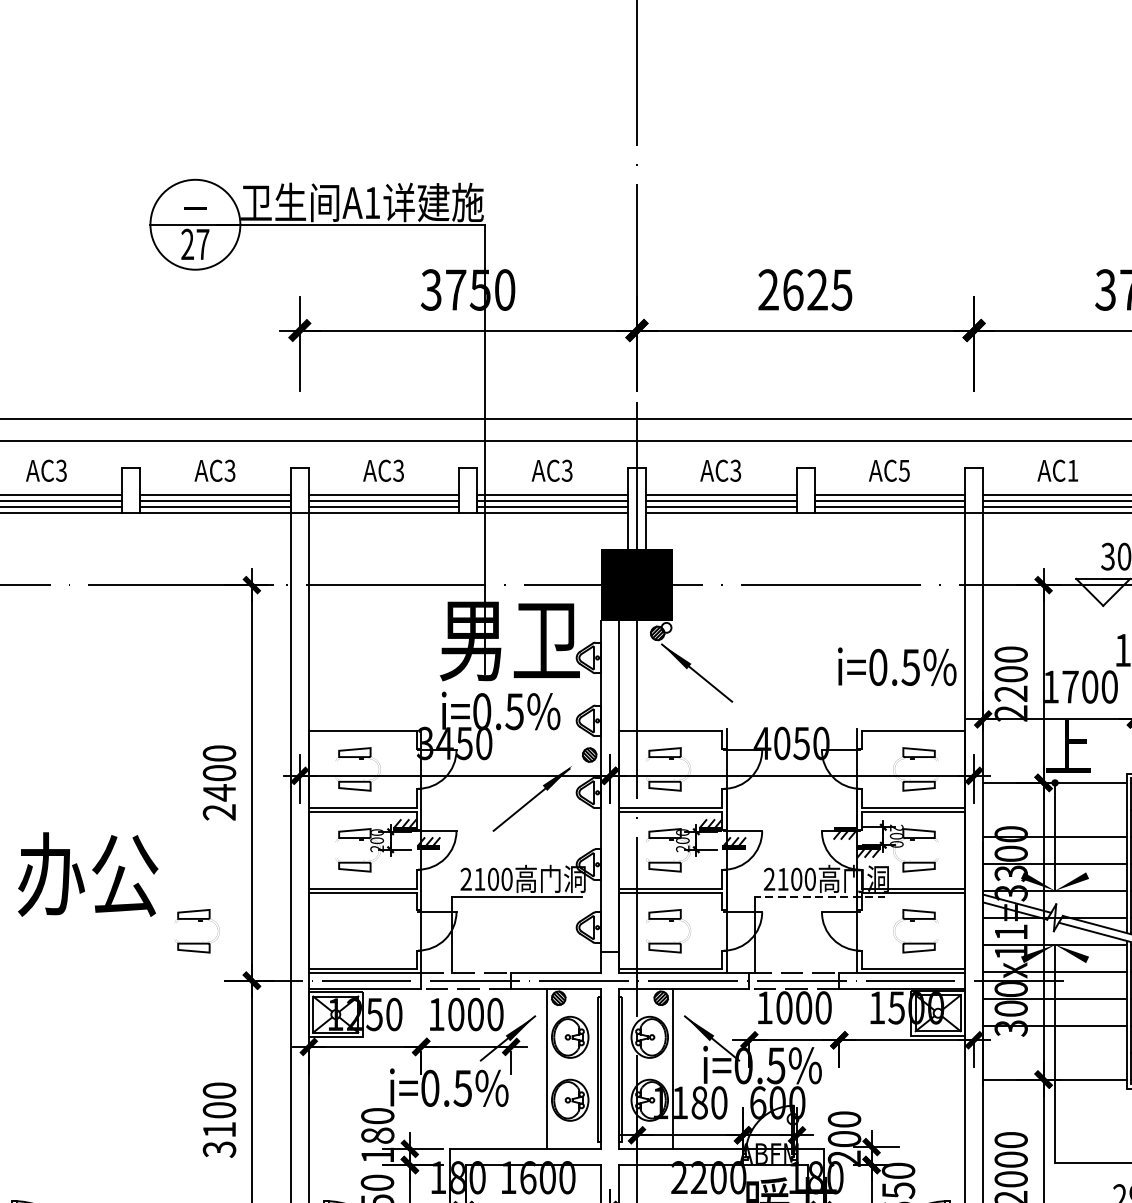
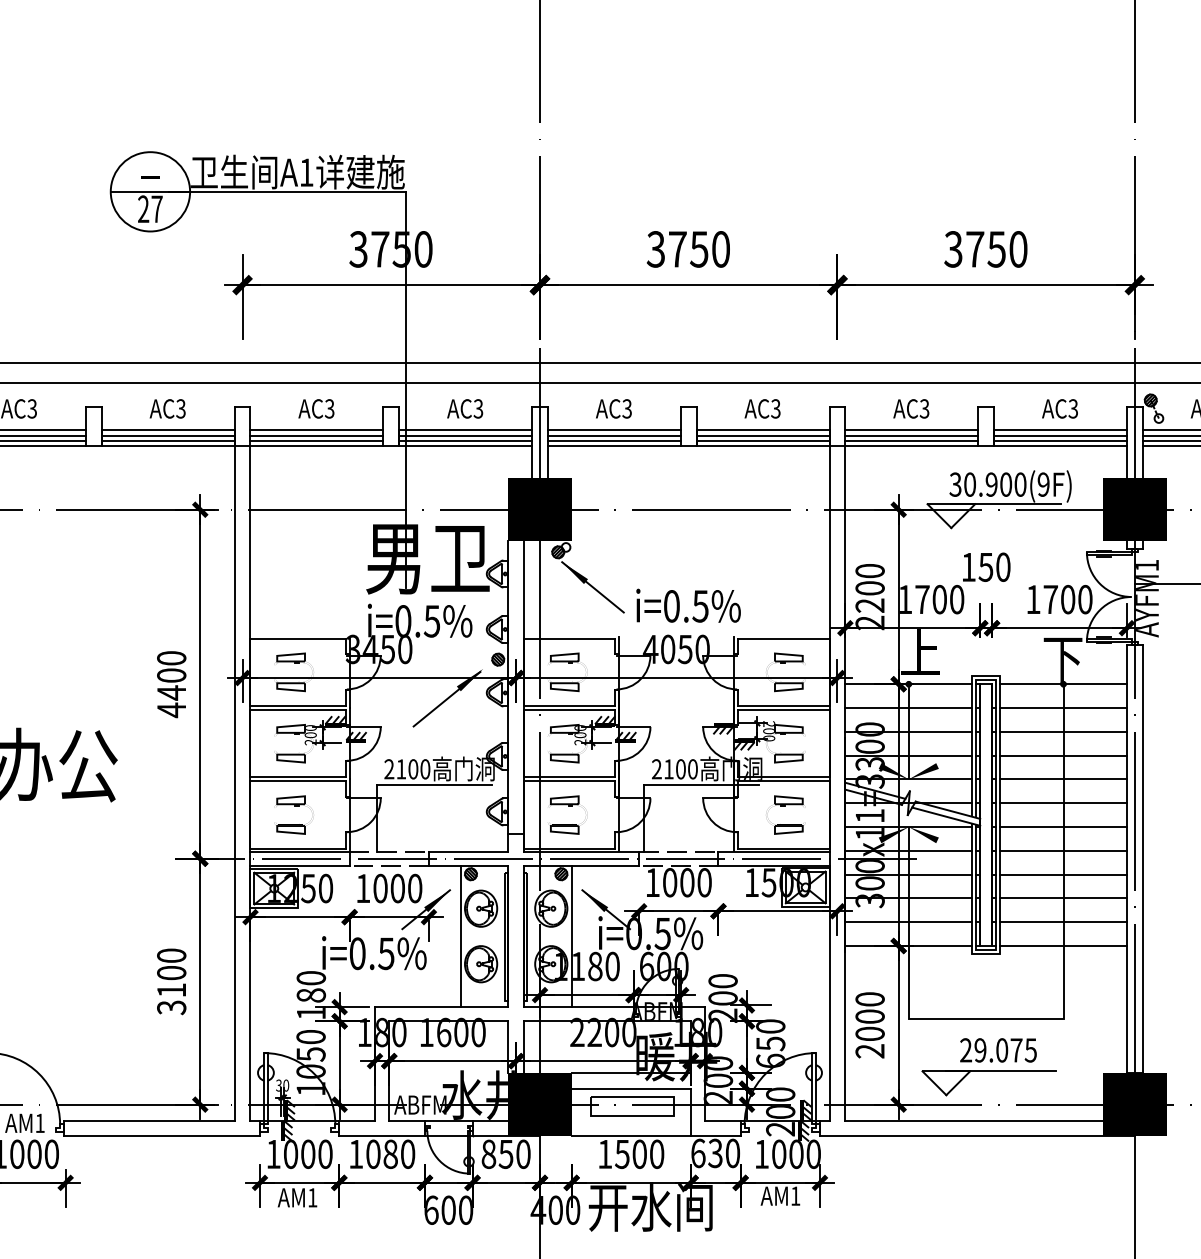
text: (804, 290) -> (687, 249), 2625 -> 3750
text: (903, 470) -> (775, 408), AC5 -> AC3
text: (1072, 470) -> (924, 408), AC1 -> AC3
text: (897, 666) -> (688, 605), moved
line: (1054, 810) -> (908, 708), added
text: (219, 812) -> (171, 710), 2400 -> 4400
line: (820, 897) -> (701, 785), dashed -> solid
part: (197, 921) -> (294, 806), moved
line: (1054, 1052) -> (908, 922), added

